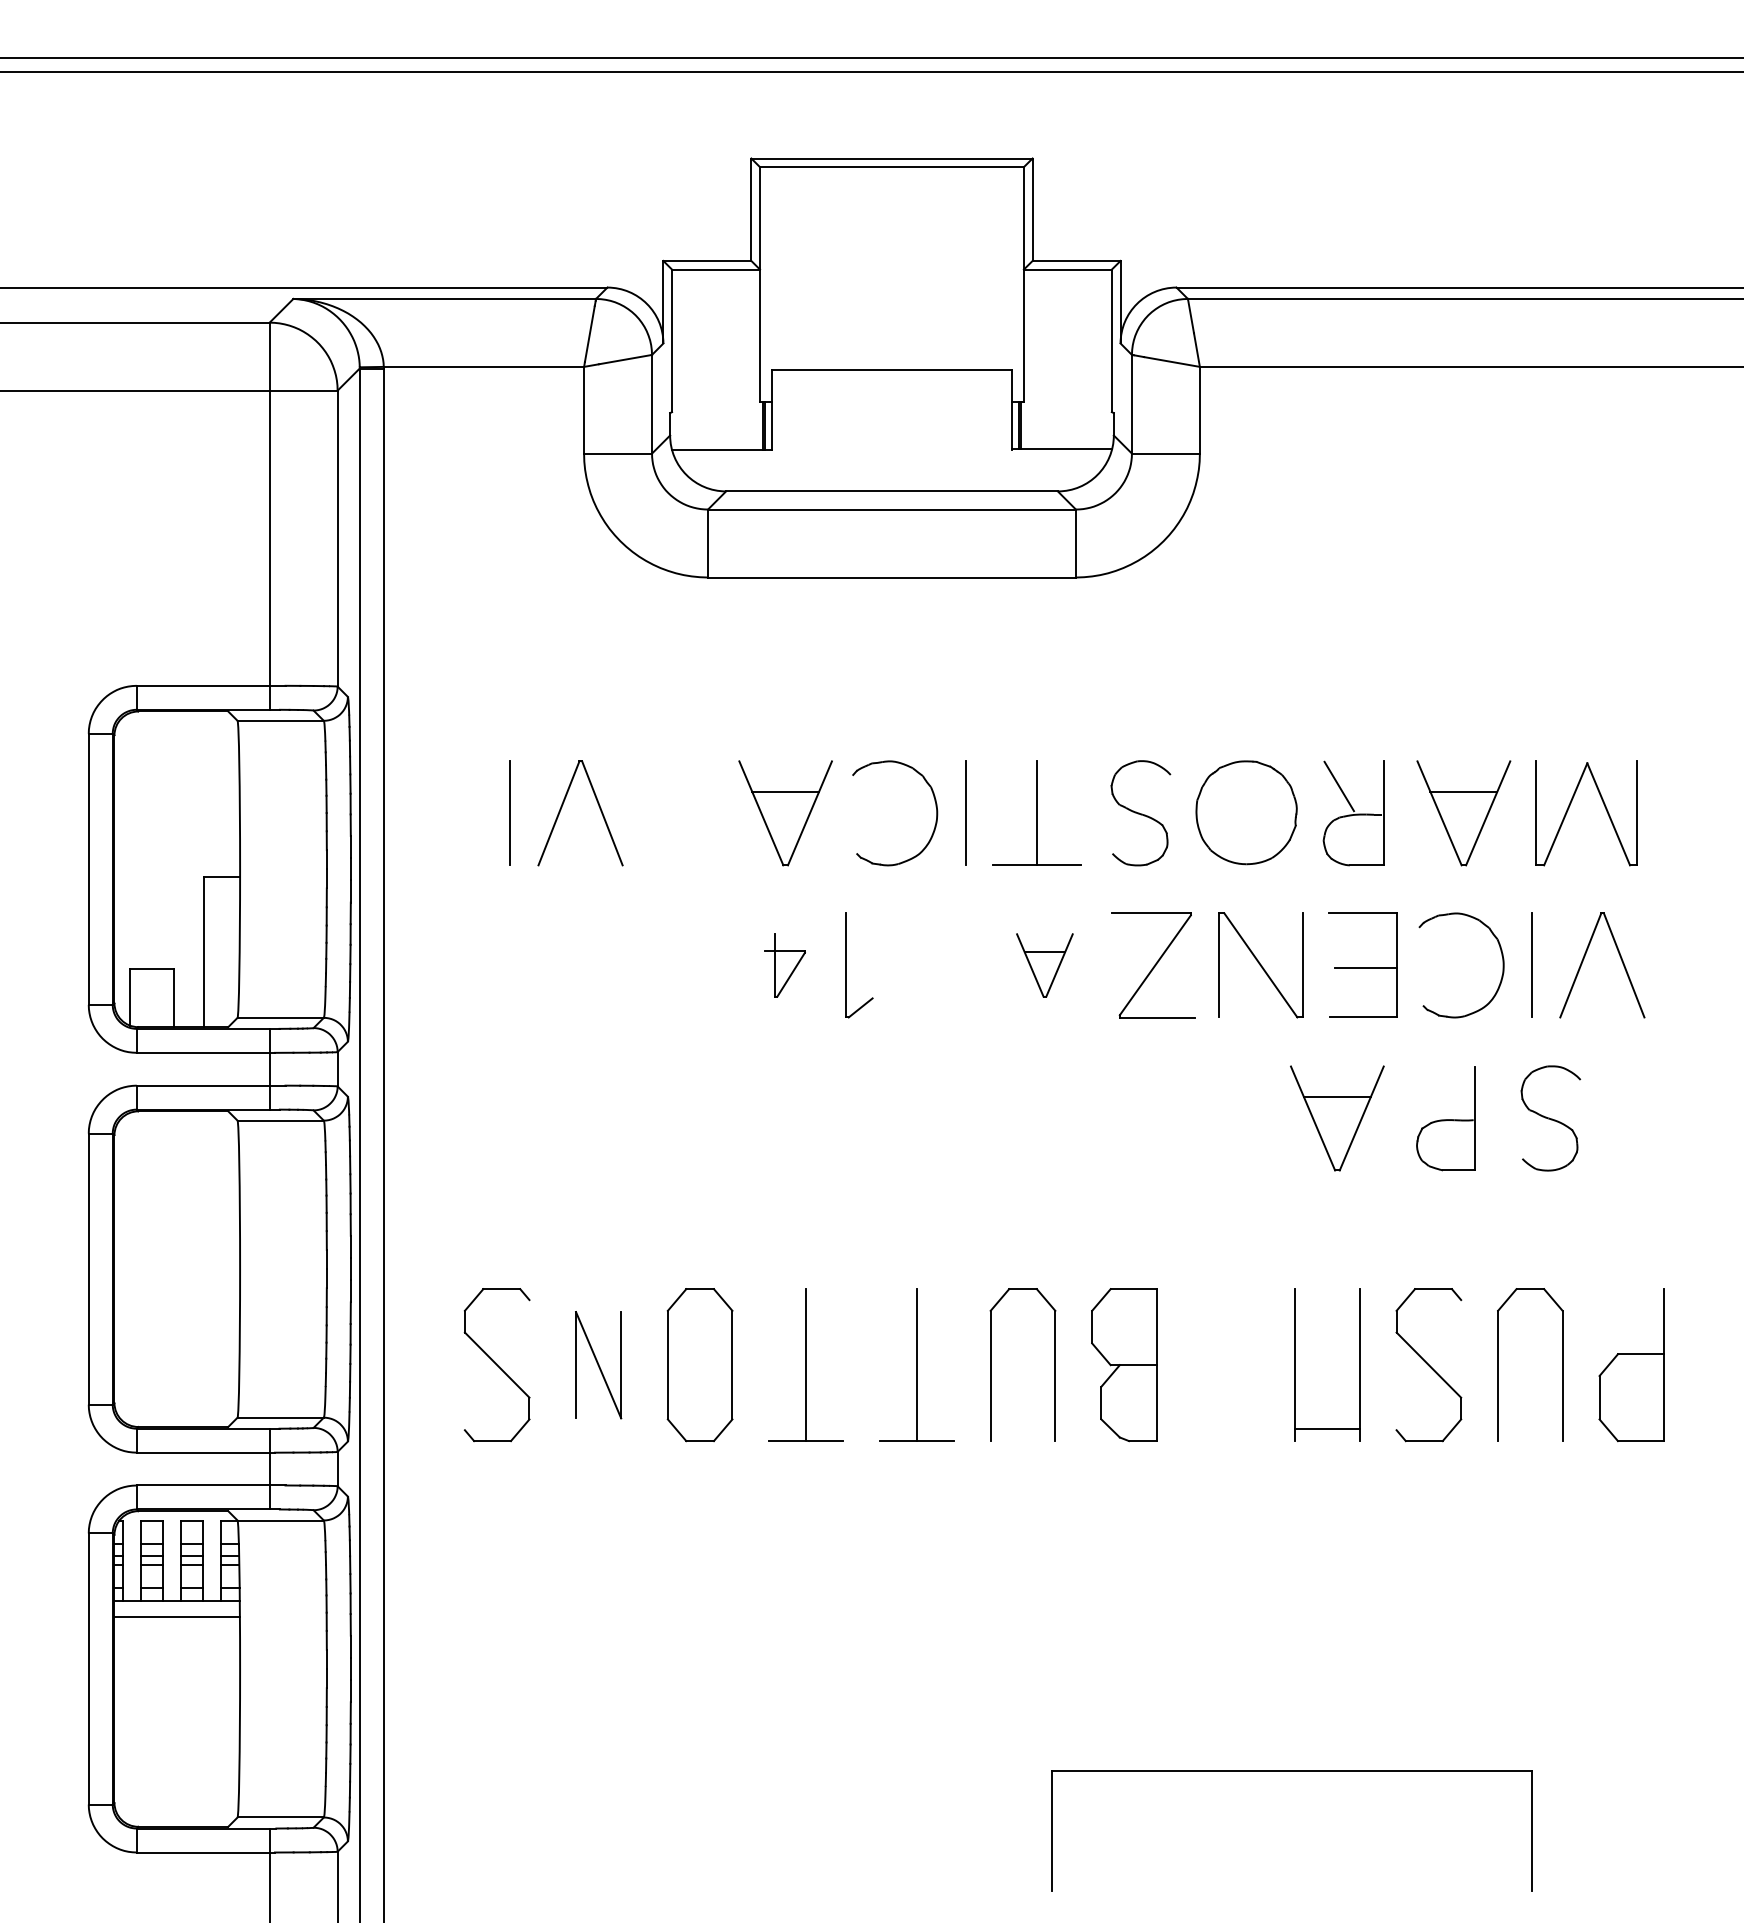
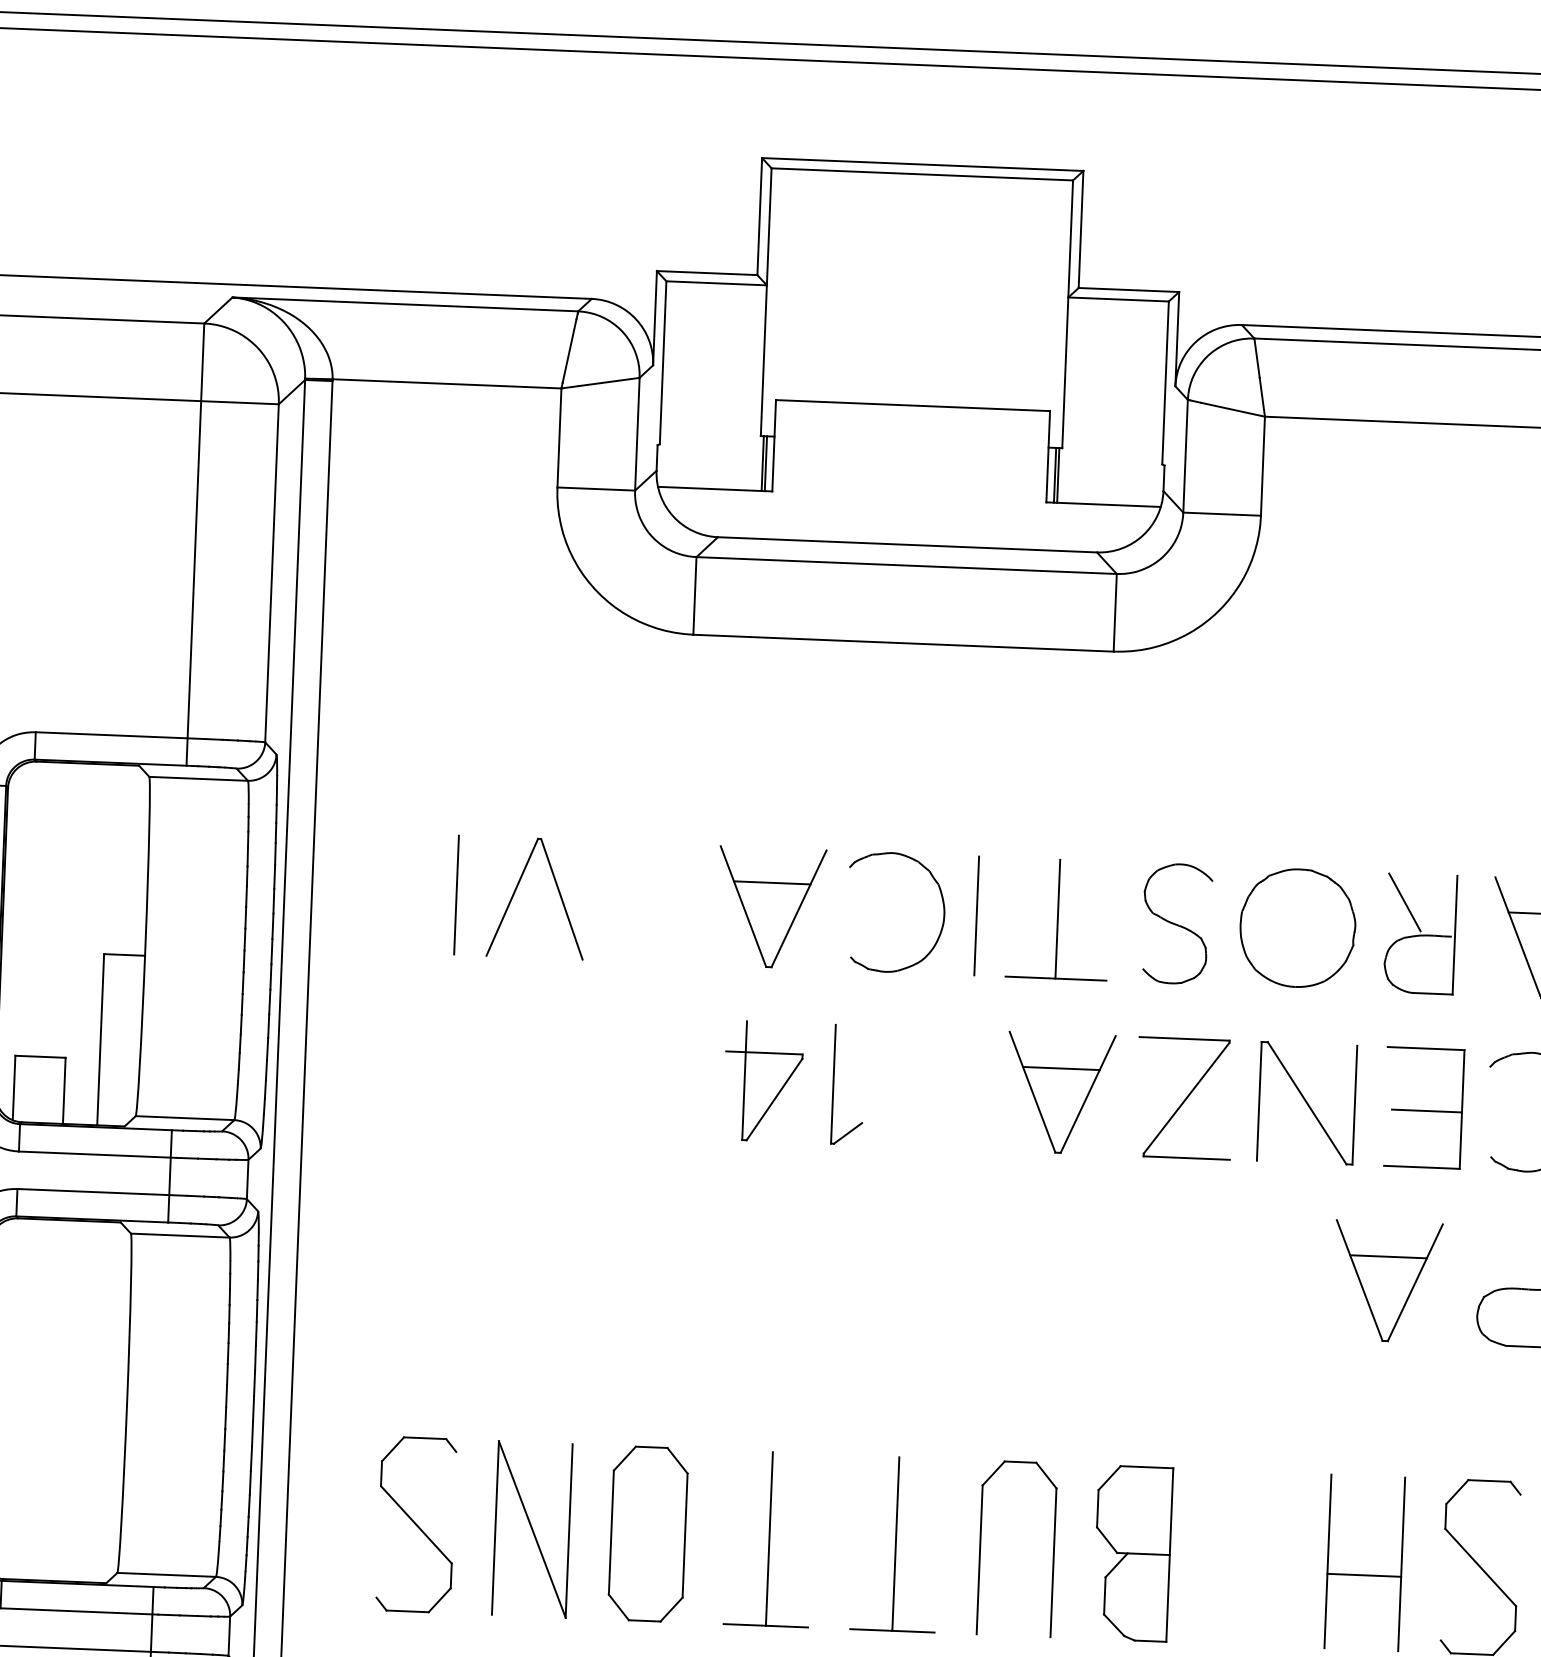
part: (784, 965) -> (762, 1081), size x1.67
part: (1044, 965) -> (1059, 1093), size x1.67
part: (598, 1365) -> (532, 1529), size x1.43
line: (1327, 1429) -> (1364, 1575), moved

